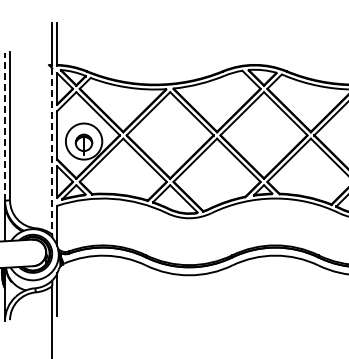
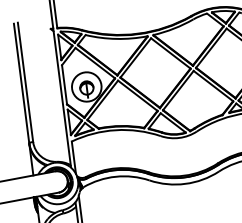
line: (5, 126) -> (21, 82), dashed -> solid
line: (52, 151) -> (62, 98), dashed -> solid

